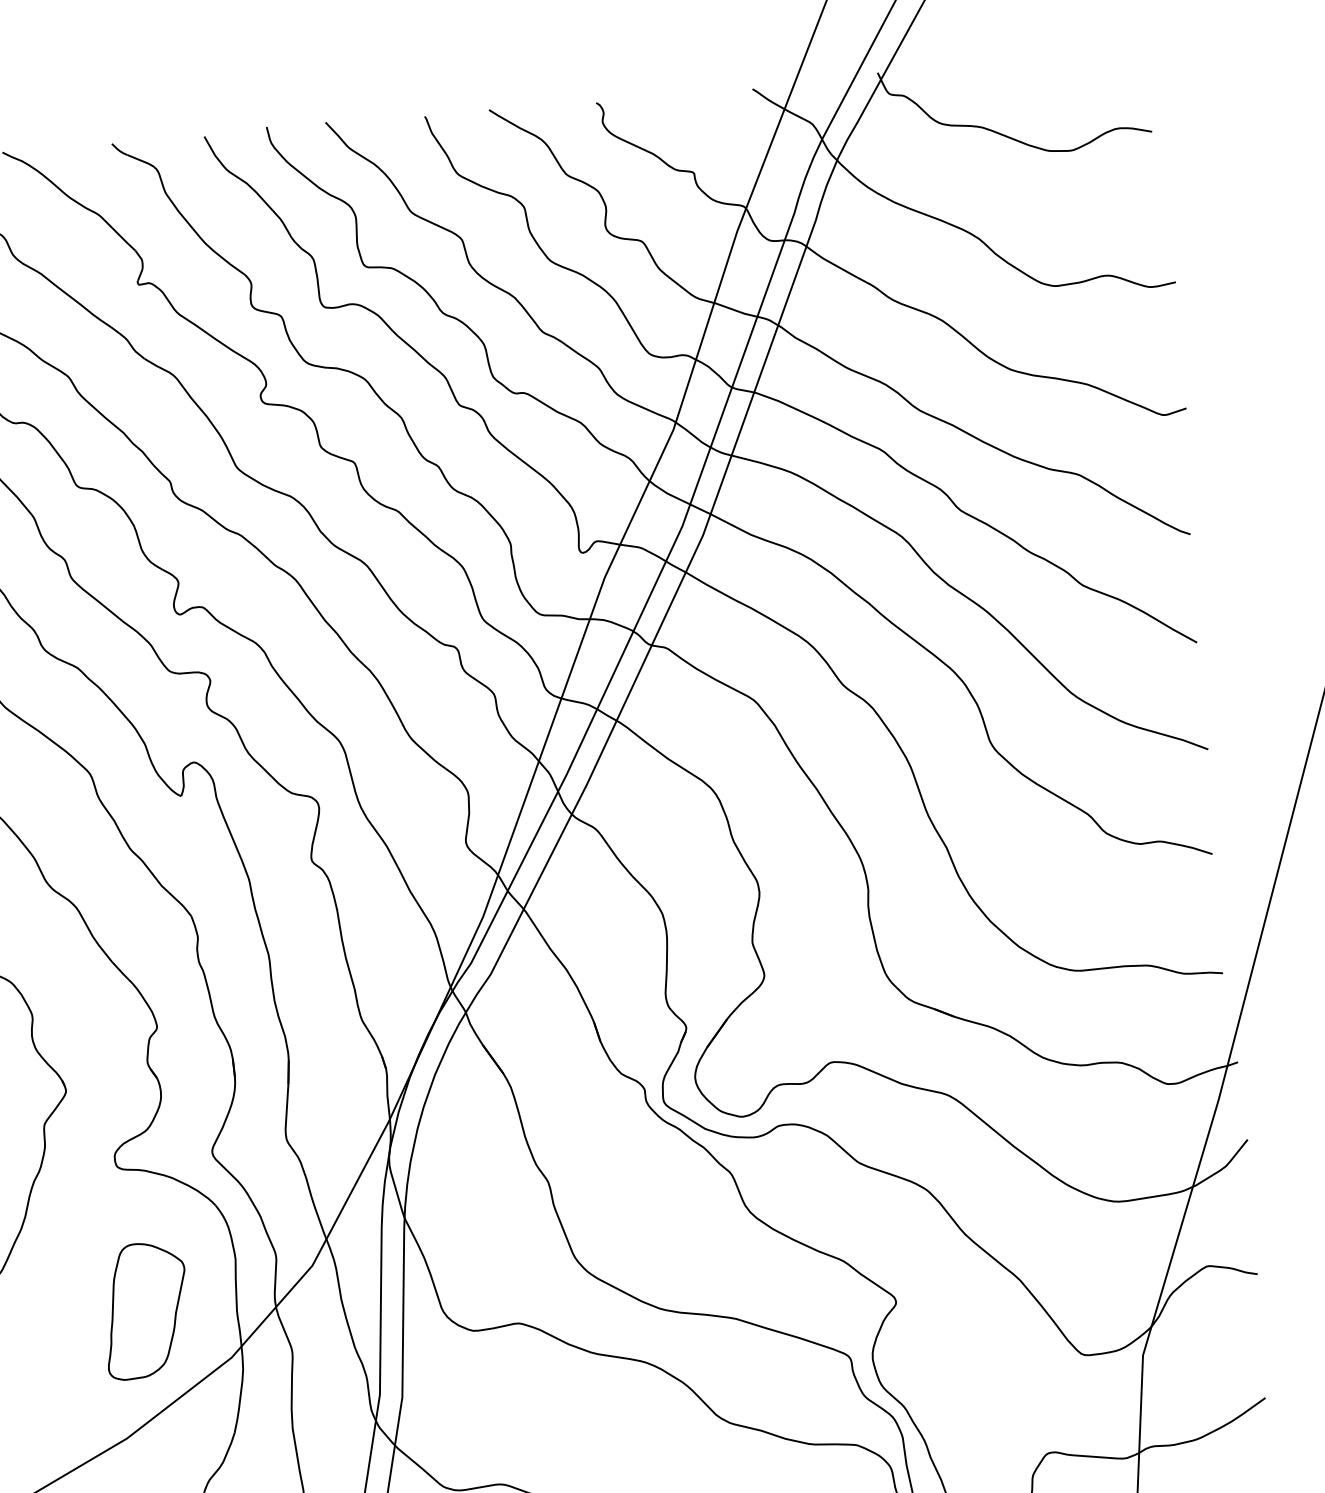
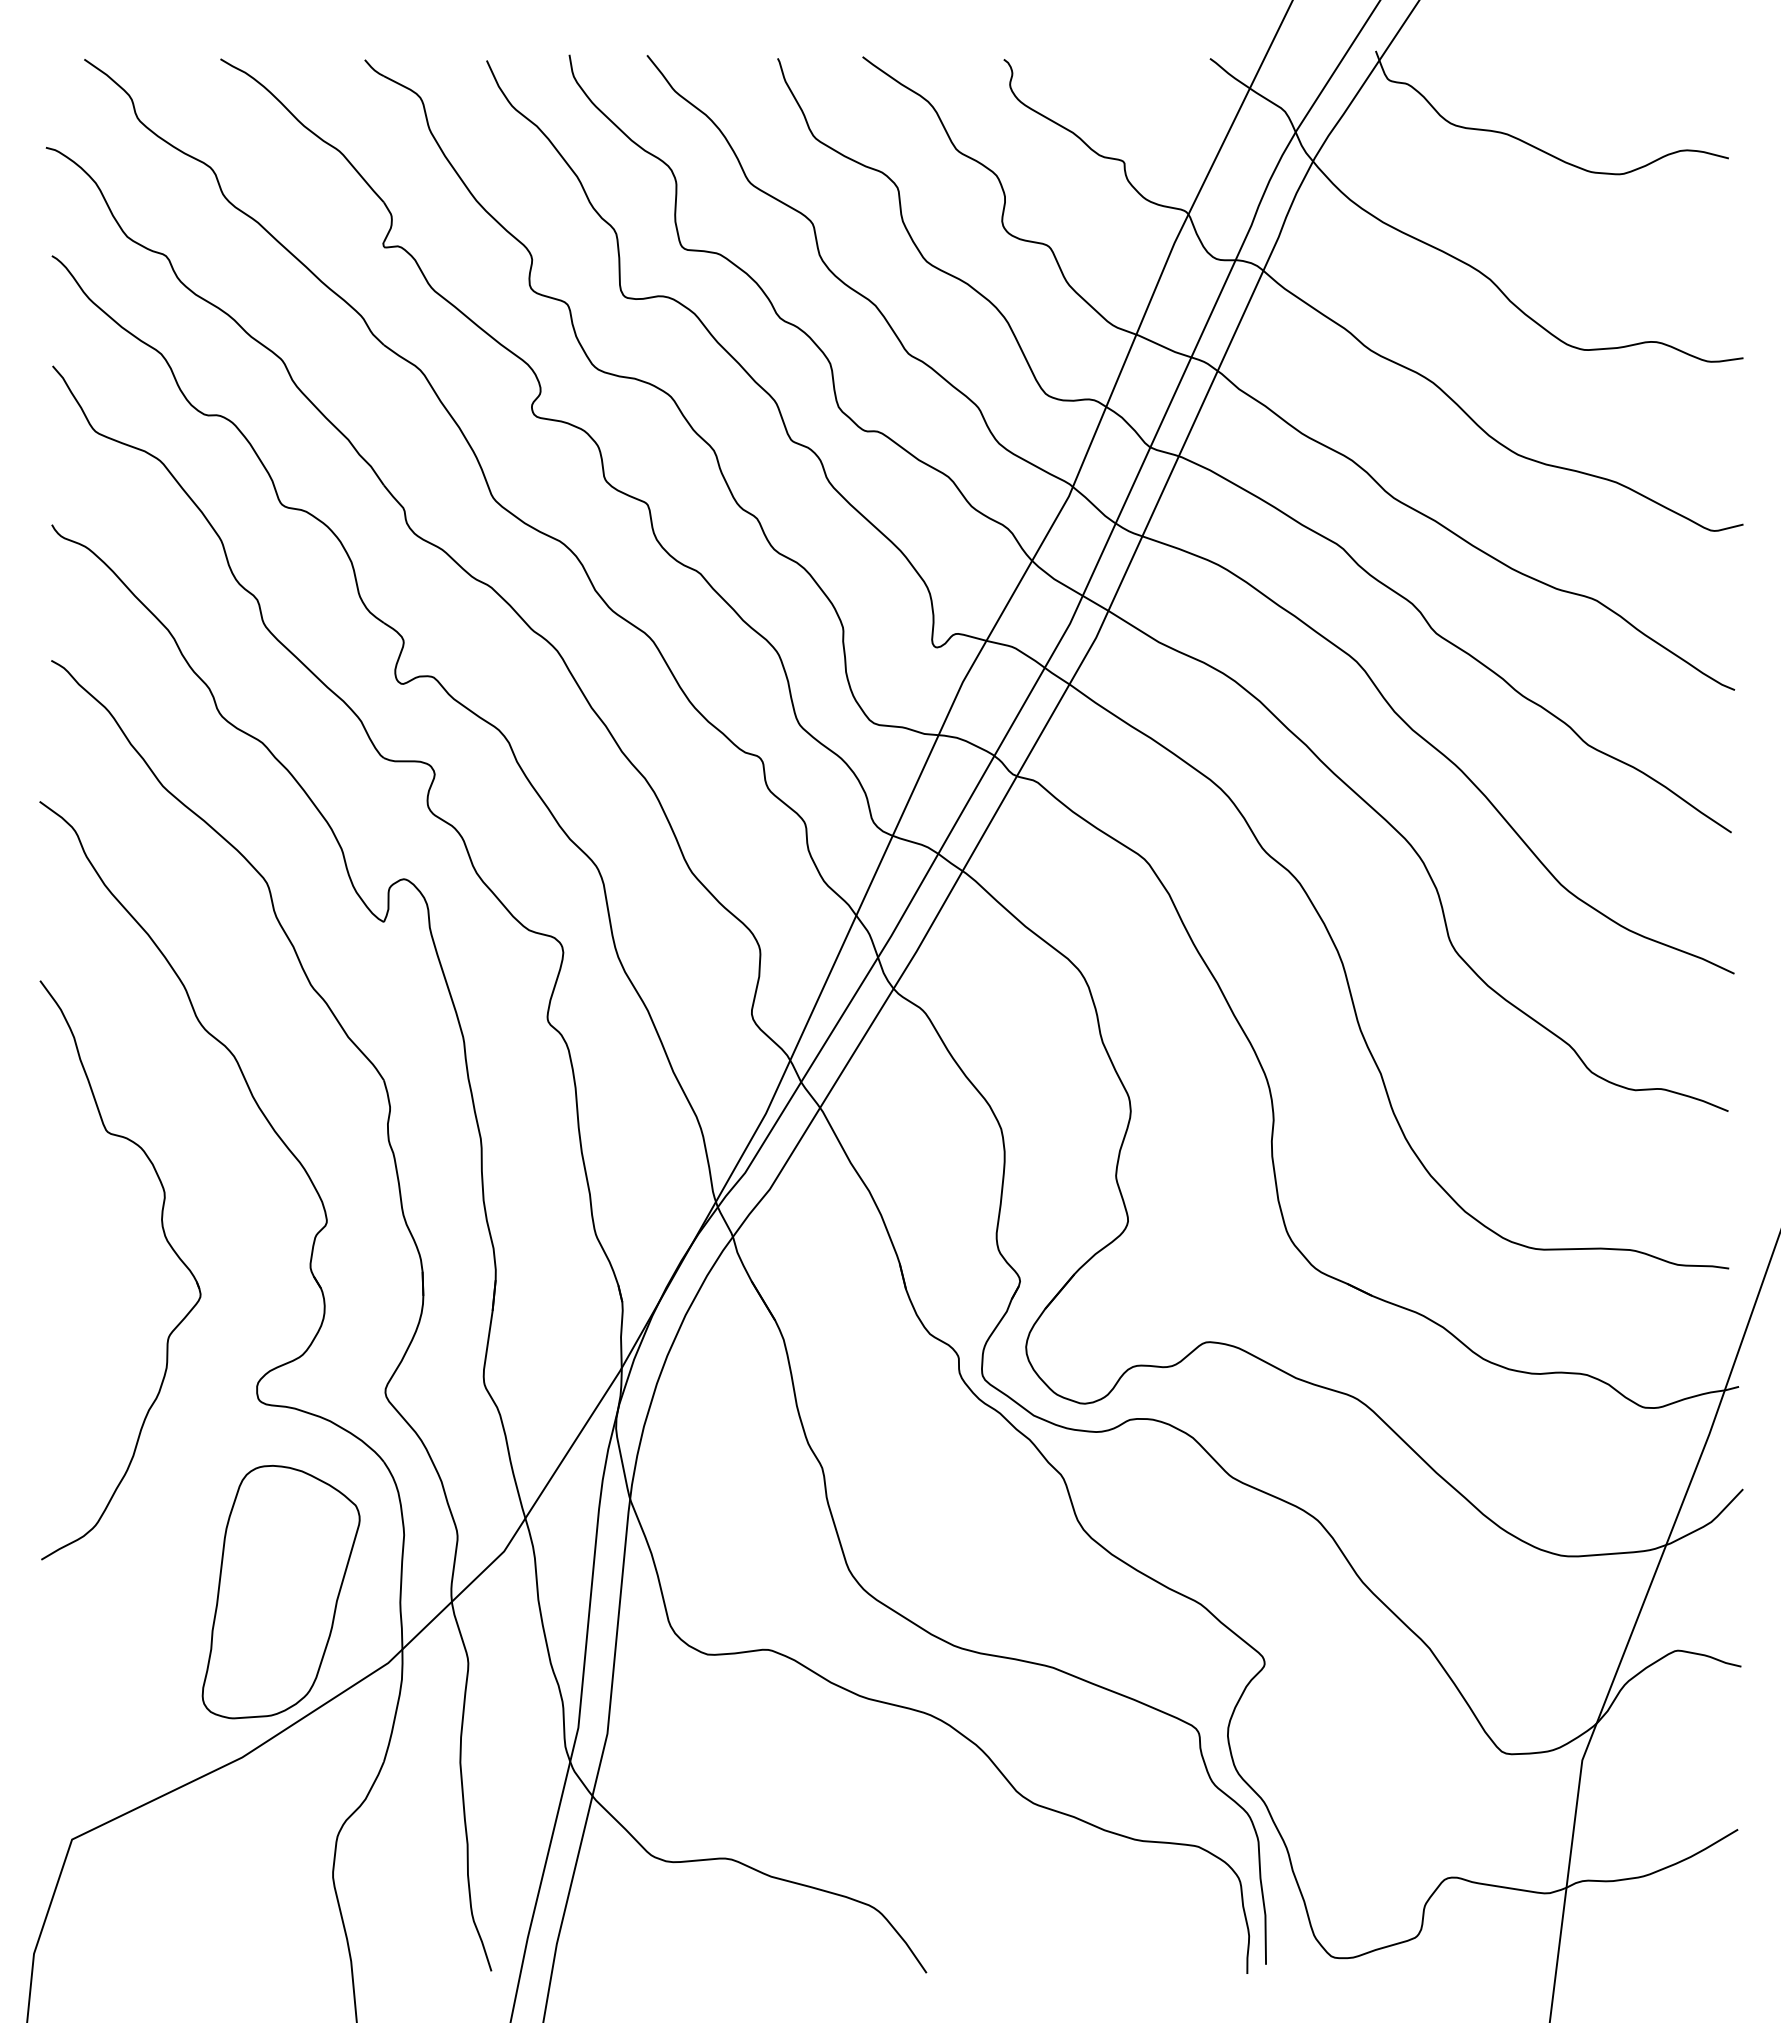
part: (145, 1311) -> (280, 1592), size x1.43

